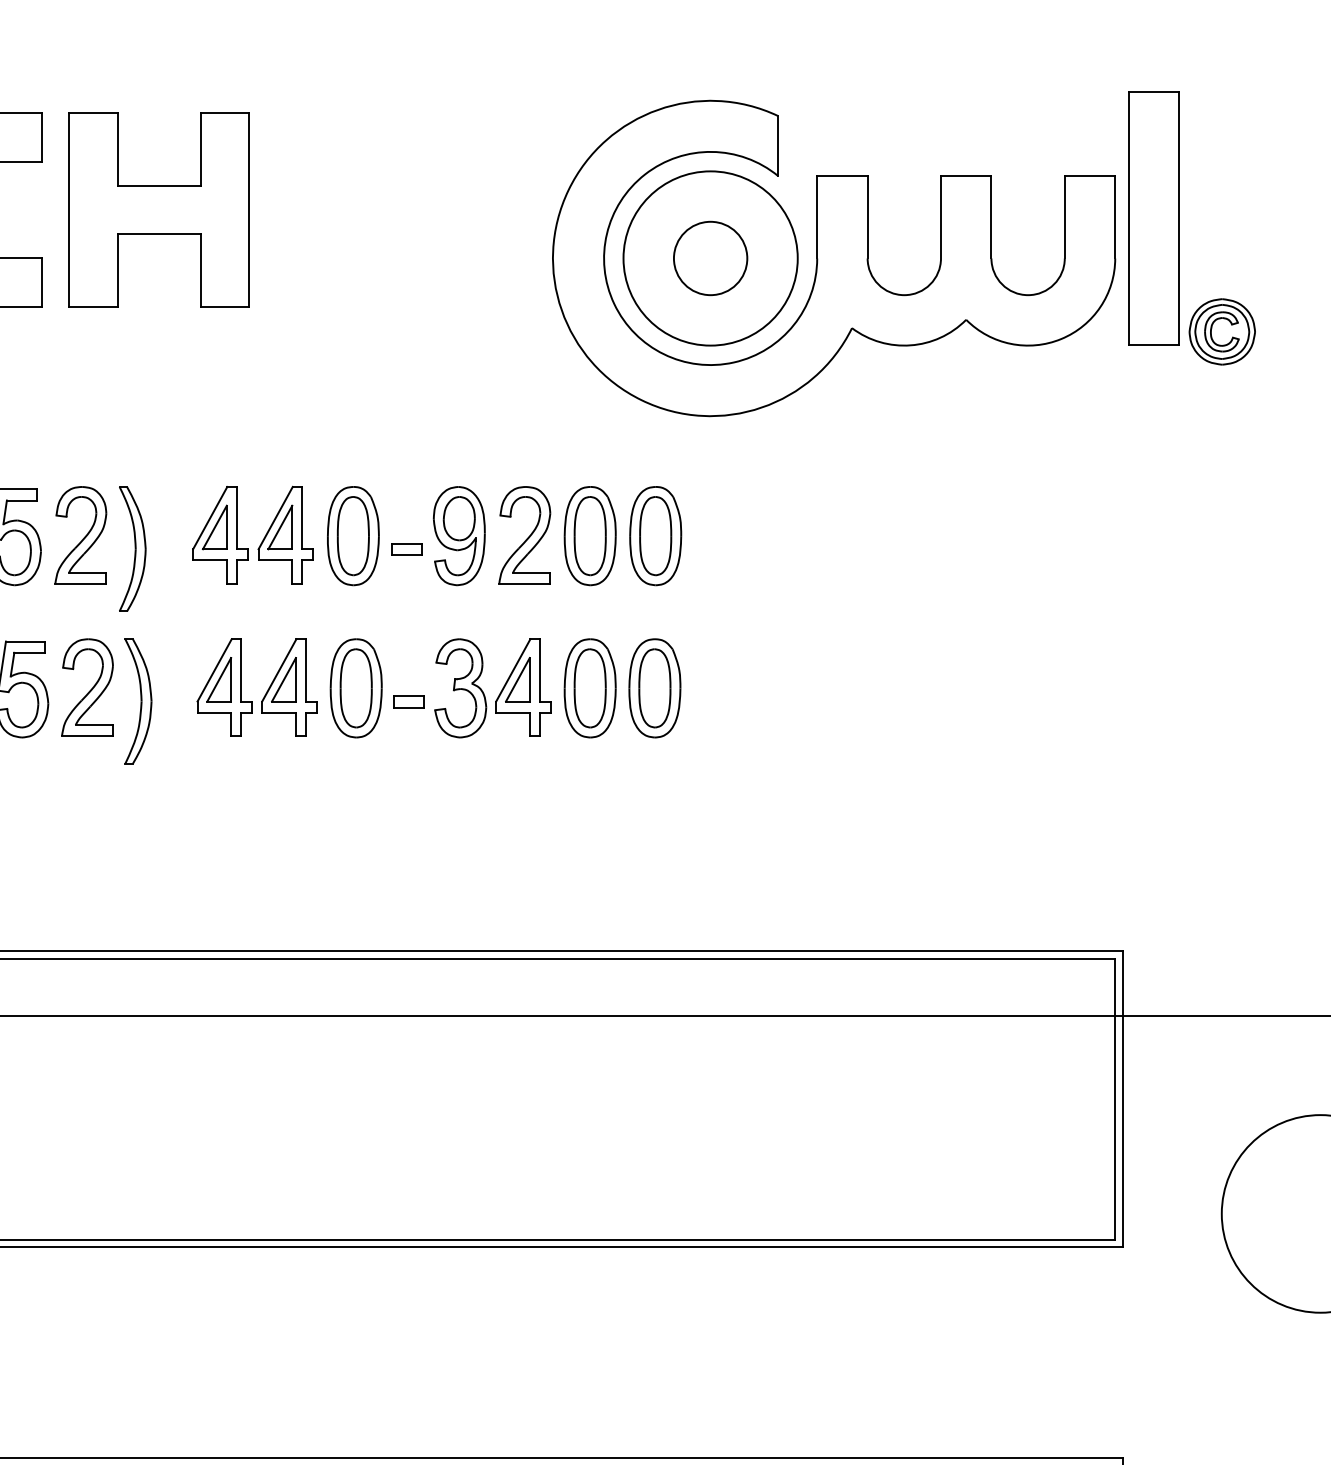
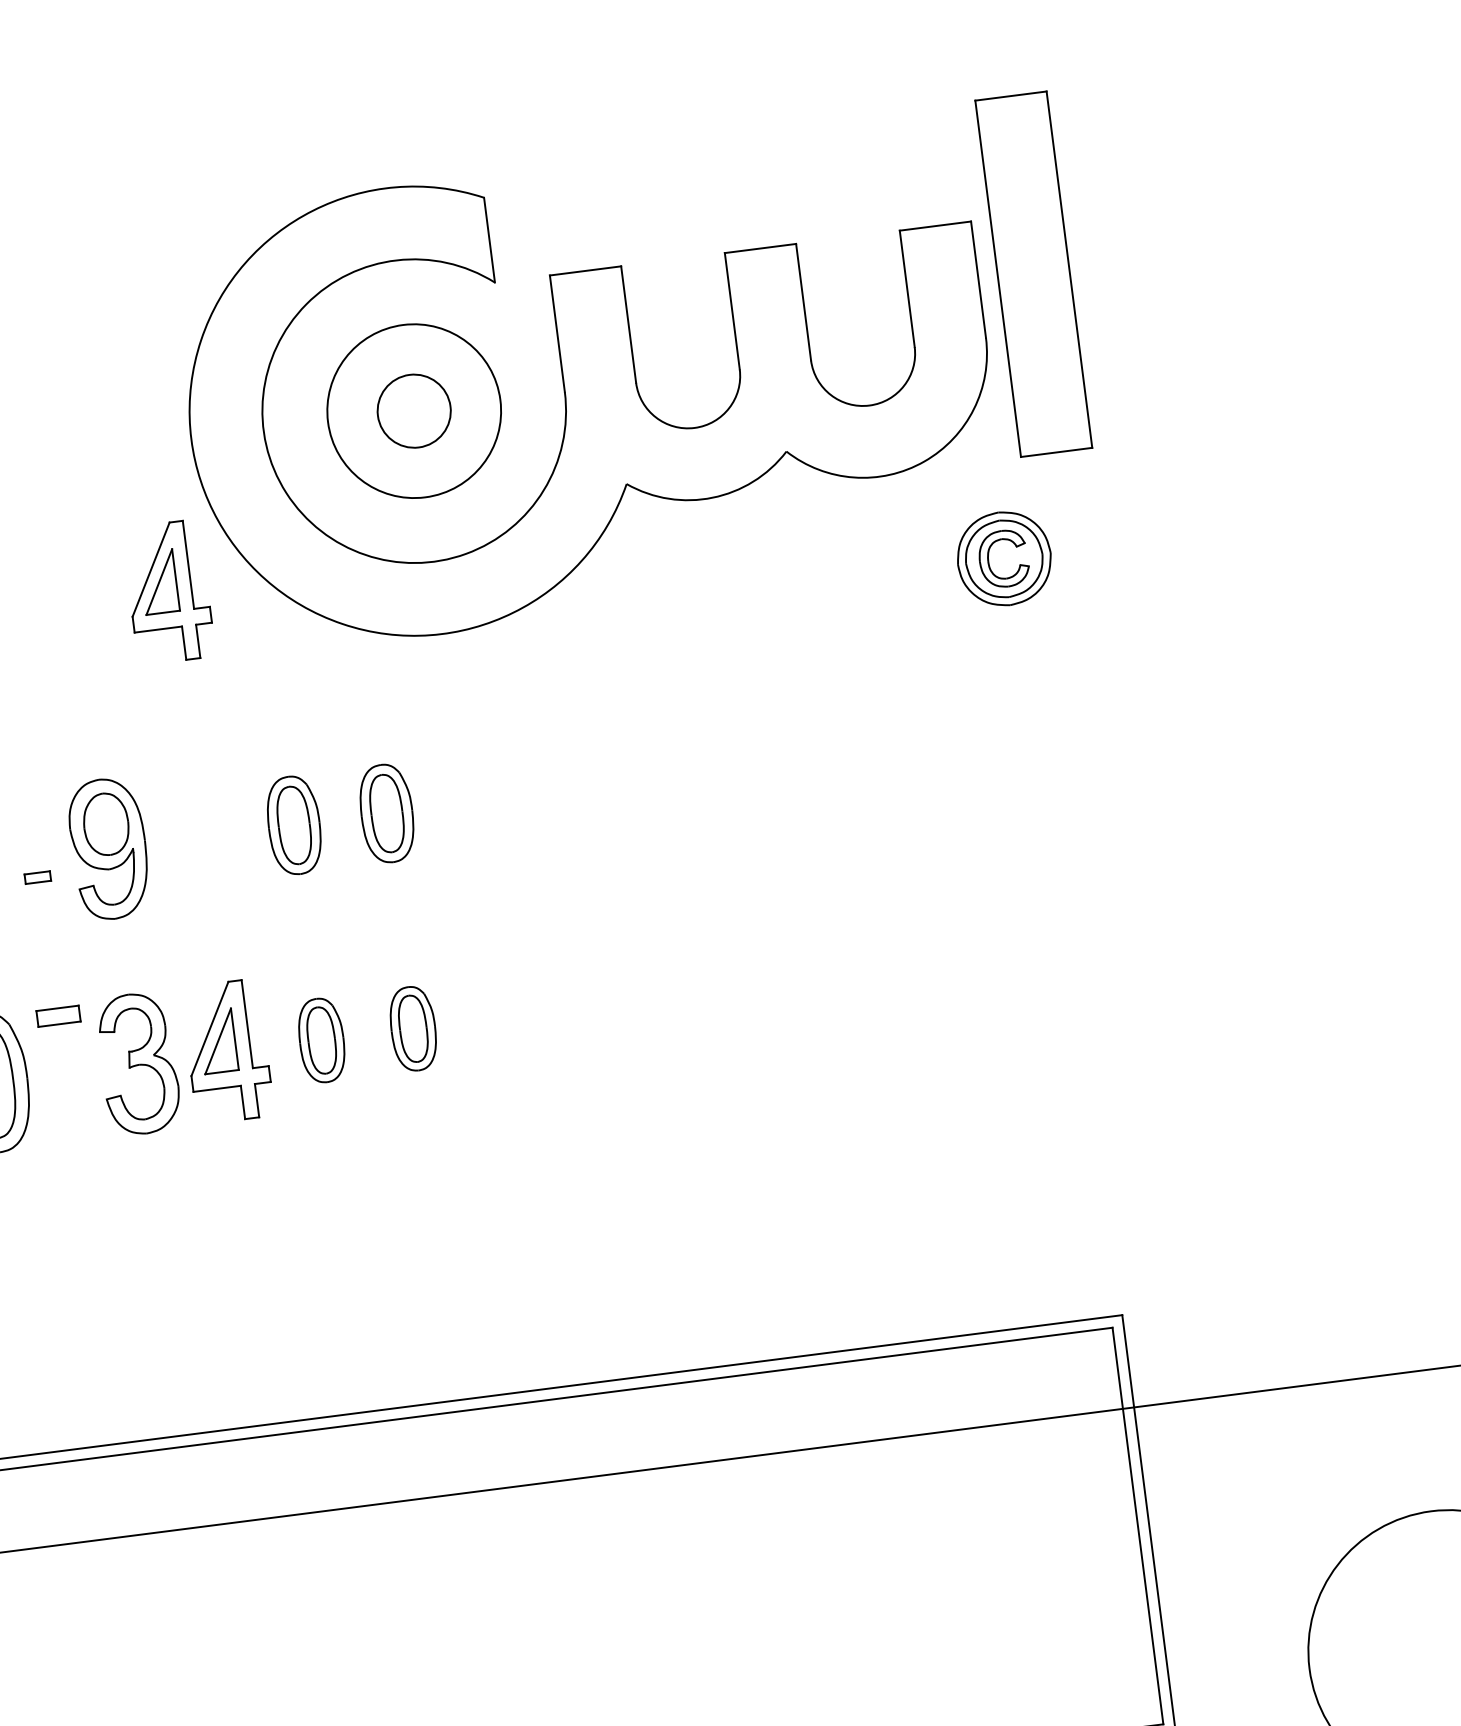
circle: (710, 258) -> (414, 411), size x0.7
circle: (710, 258) -> (414, 411), size x0.7
part: (1221, 331) -> (1003, 558), moved
part: (523, 362) -> (168, 592), added
part: (524, 535) -> (201, 836), removed
part: (589, 536) -> (293, 825), size x0.7
part: (655, 536) -> (386, 814), size x0.7
part: (406, 549) -> (37, 877), size x0.6
part: (589, 688) -> (320, 1040), size x0.6
part: (654, 688) -> (412, 1029), size x0.6
part: (408, 701) -> (57, 1015), moved

